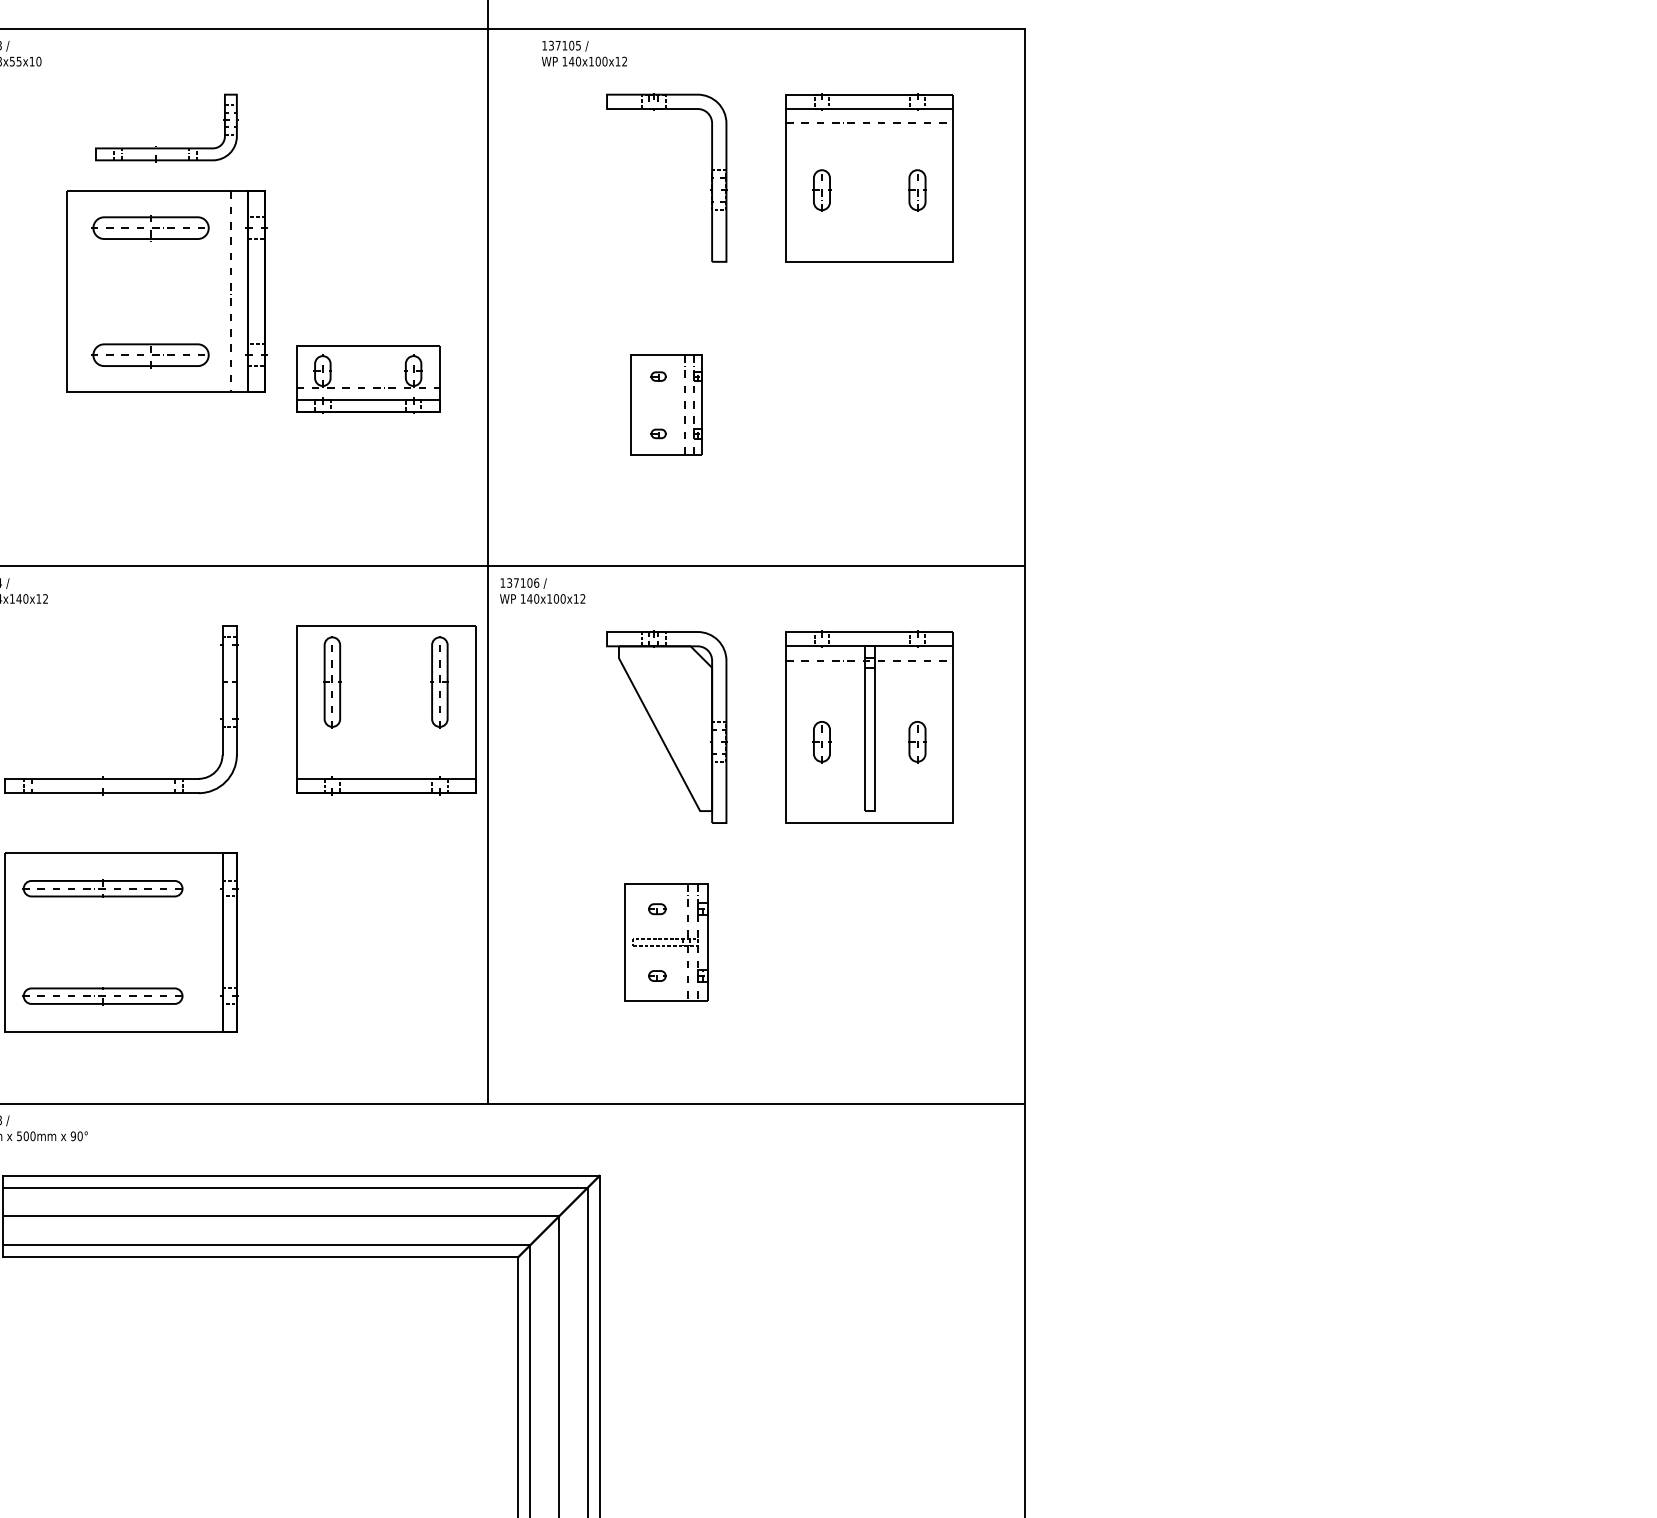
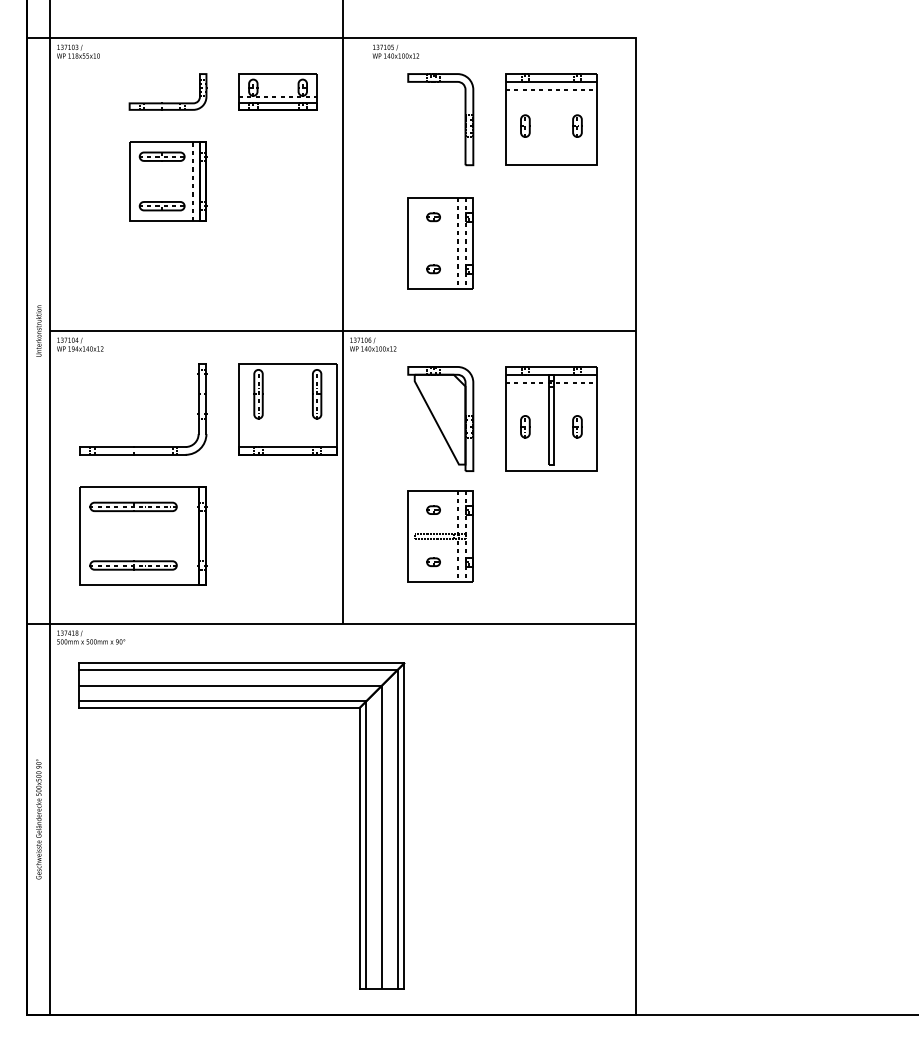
part: (167, 291) -> (168, 181), size x0.71
part: (367, 377) -> (277, 91), moved
part: (666, 405) -> (440, 243), size x1.67
part: (666, 942) -> (440, 536), size x1.43

